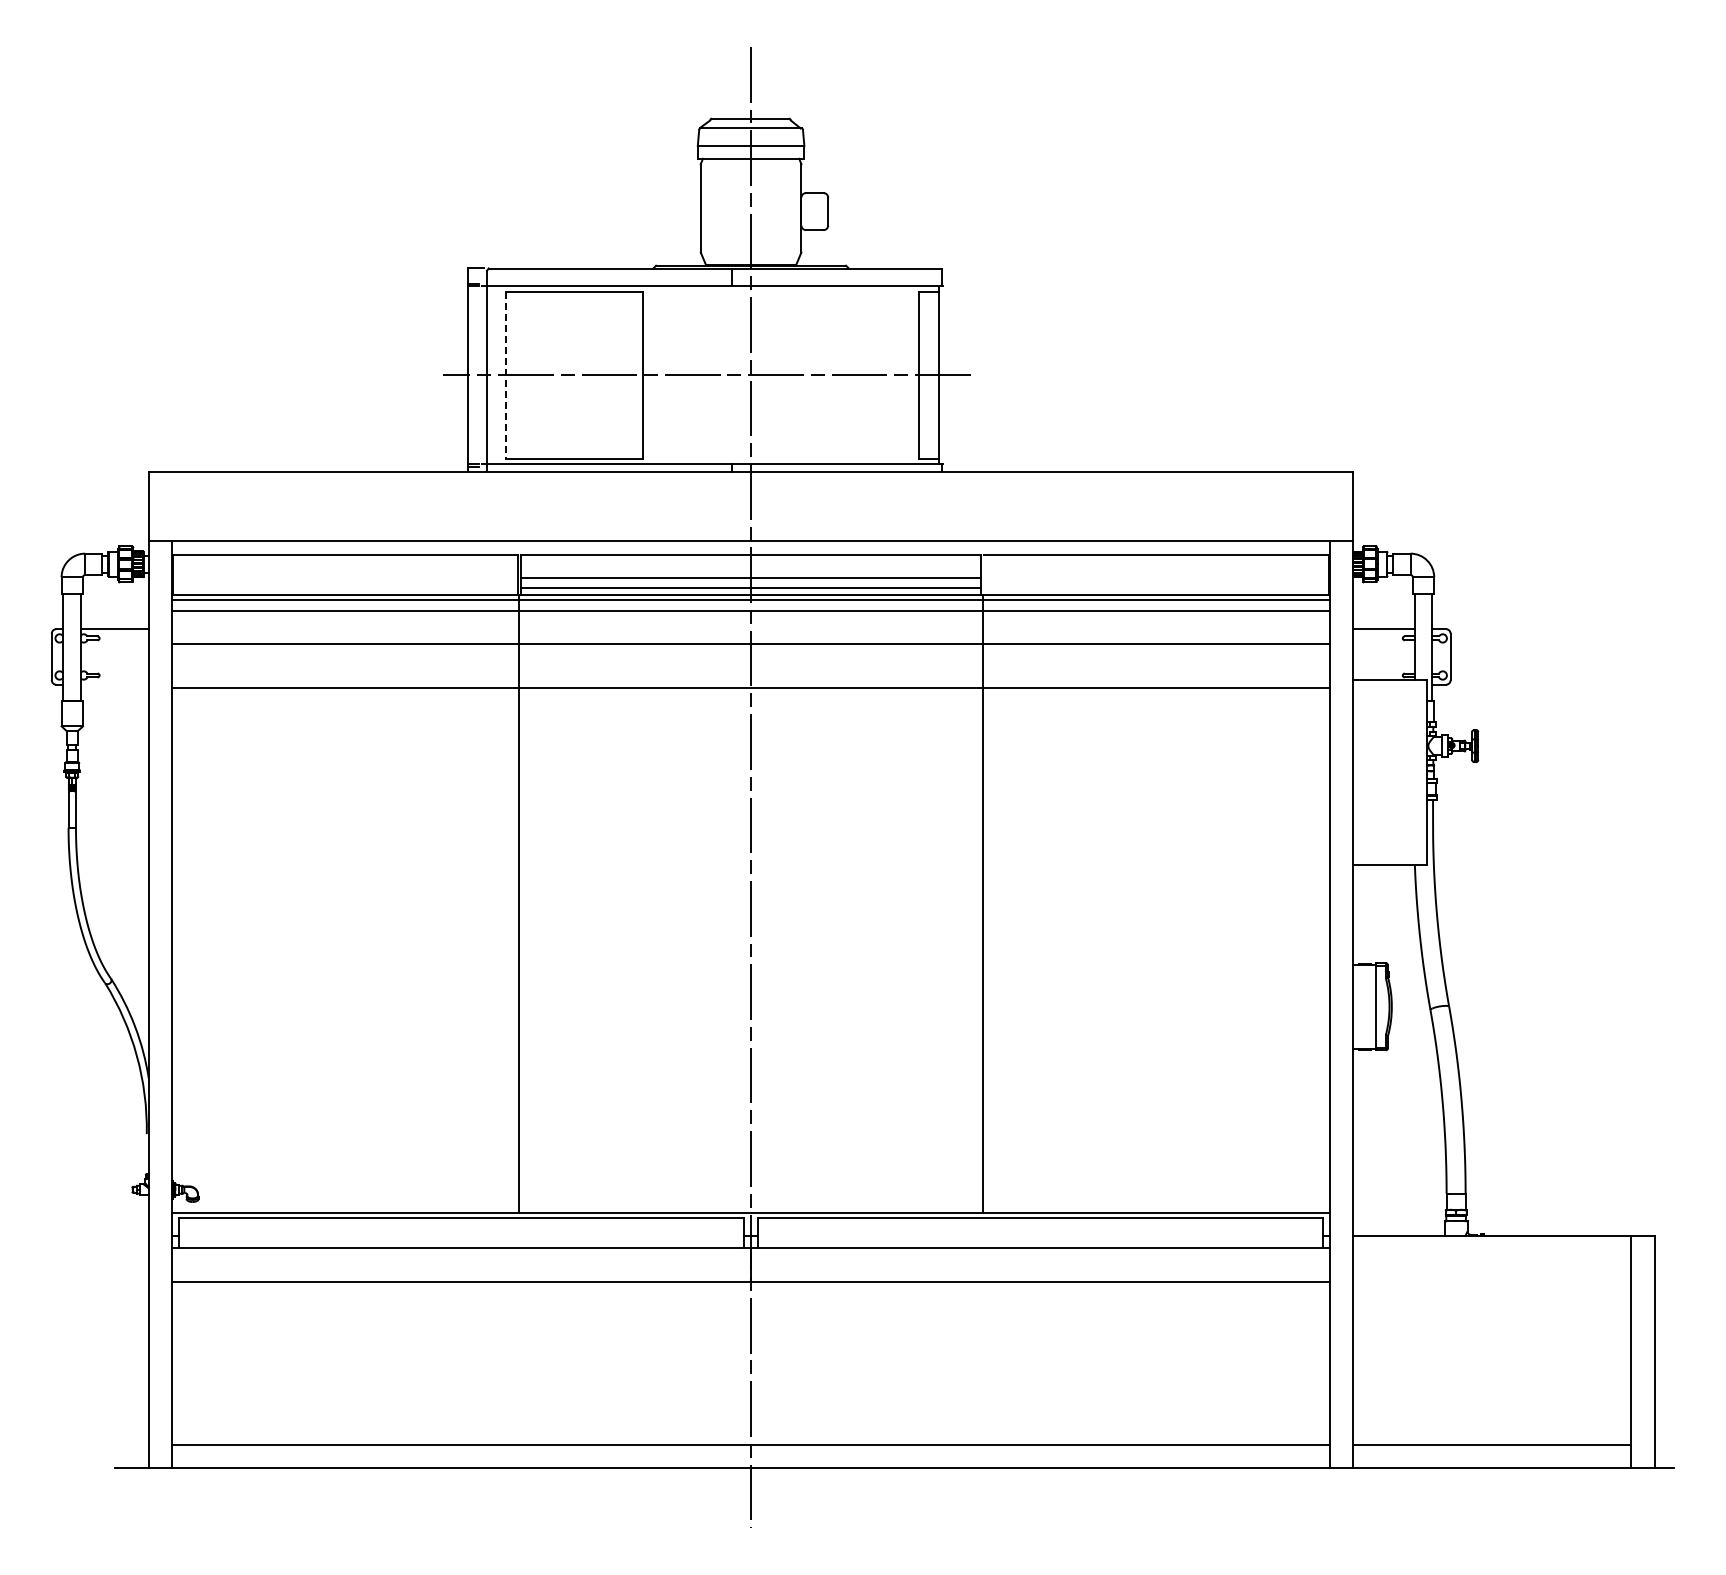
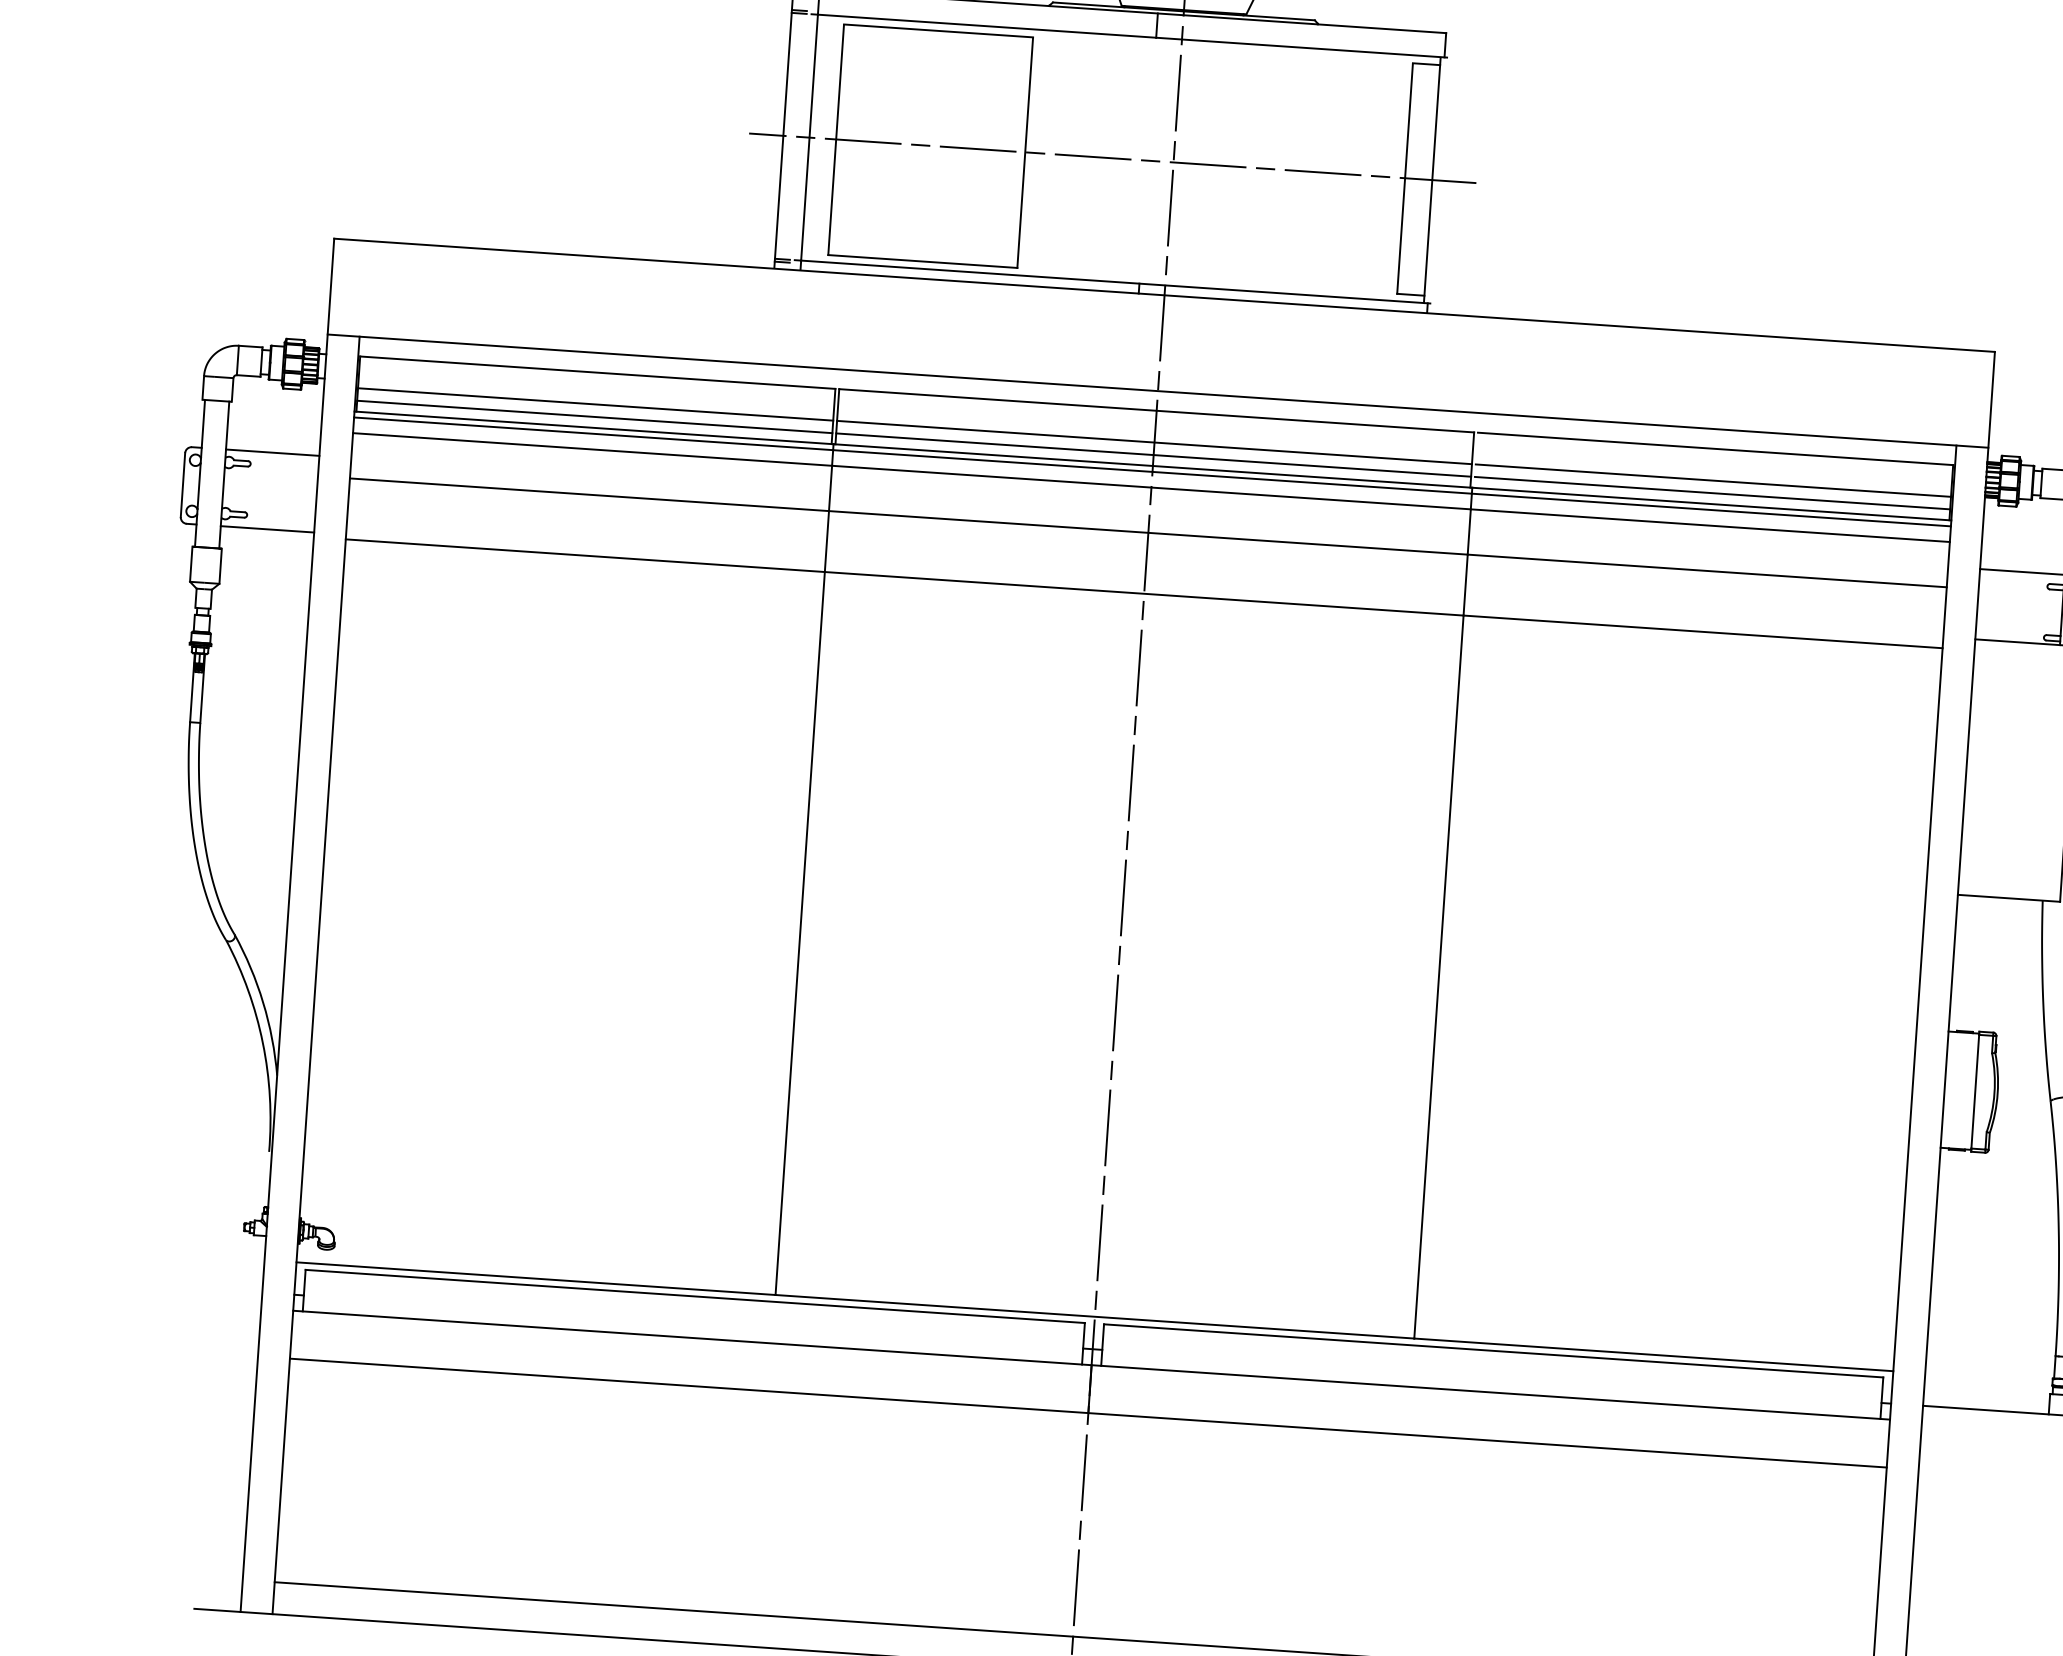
line: (506, 376) -> (836, 141), dashed -> solid
line: (345, 578) -> (595, 404), added
line: (1156, 578) -> (1713, 480), added
line: (345, 587) -> (594, 416), added
line: (1156, 587) -> (1712, 493), added
line: (114, 684) -> (266, 528), added

